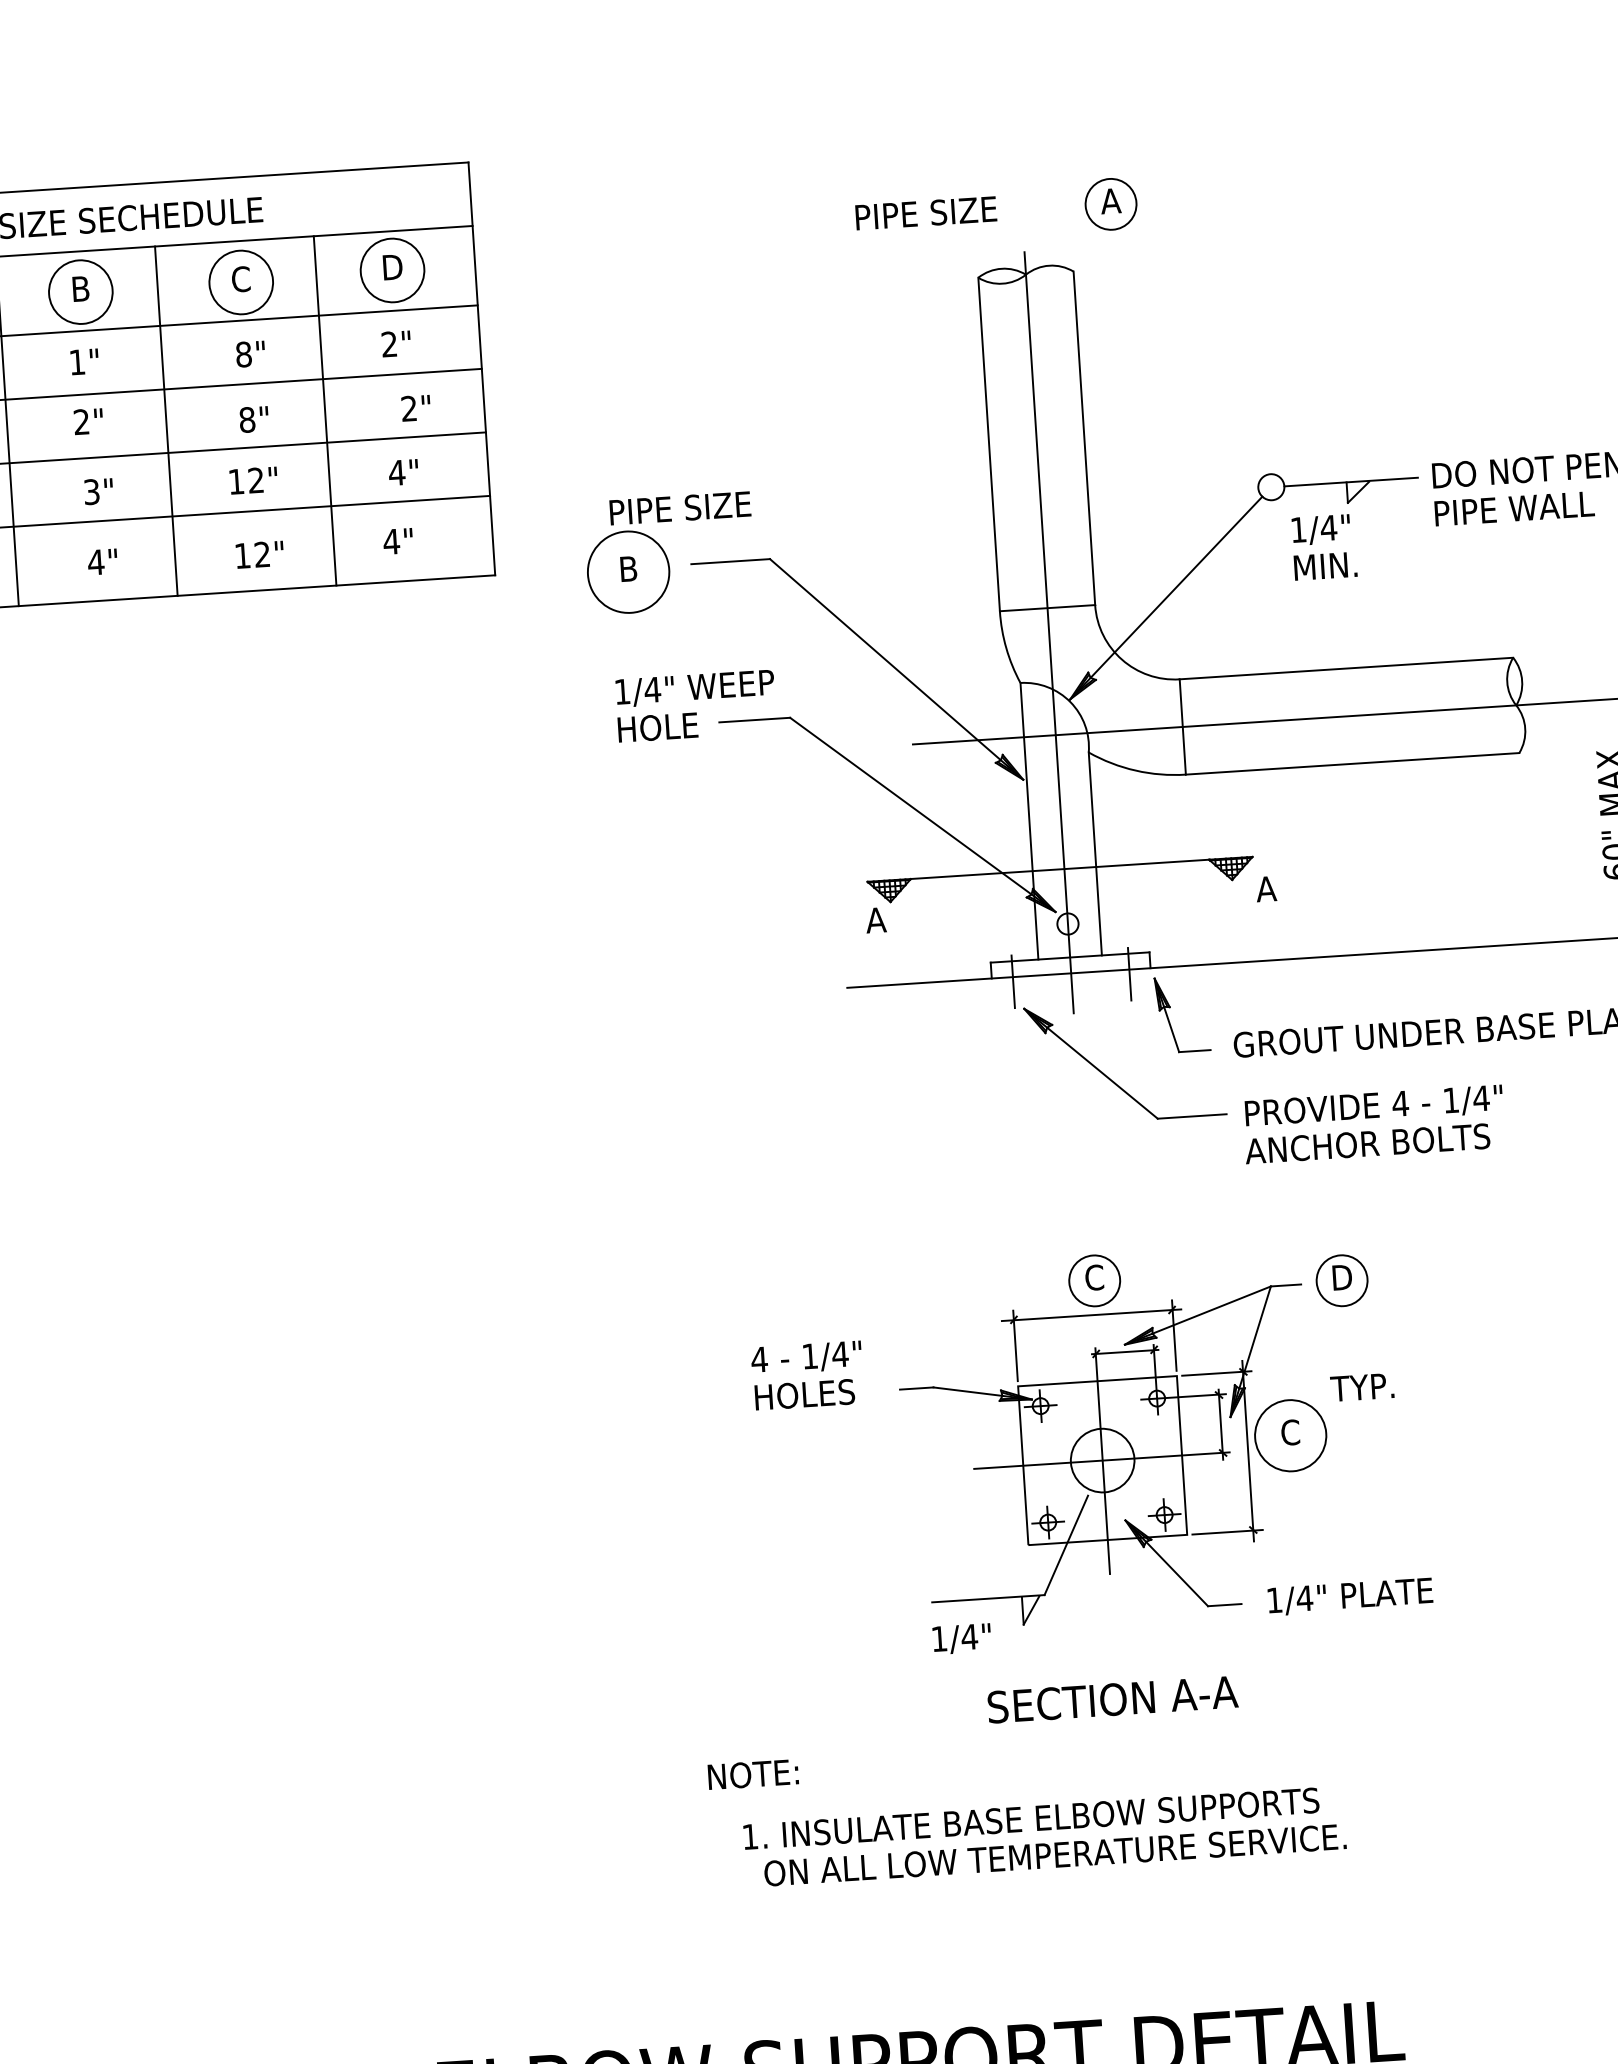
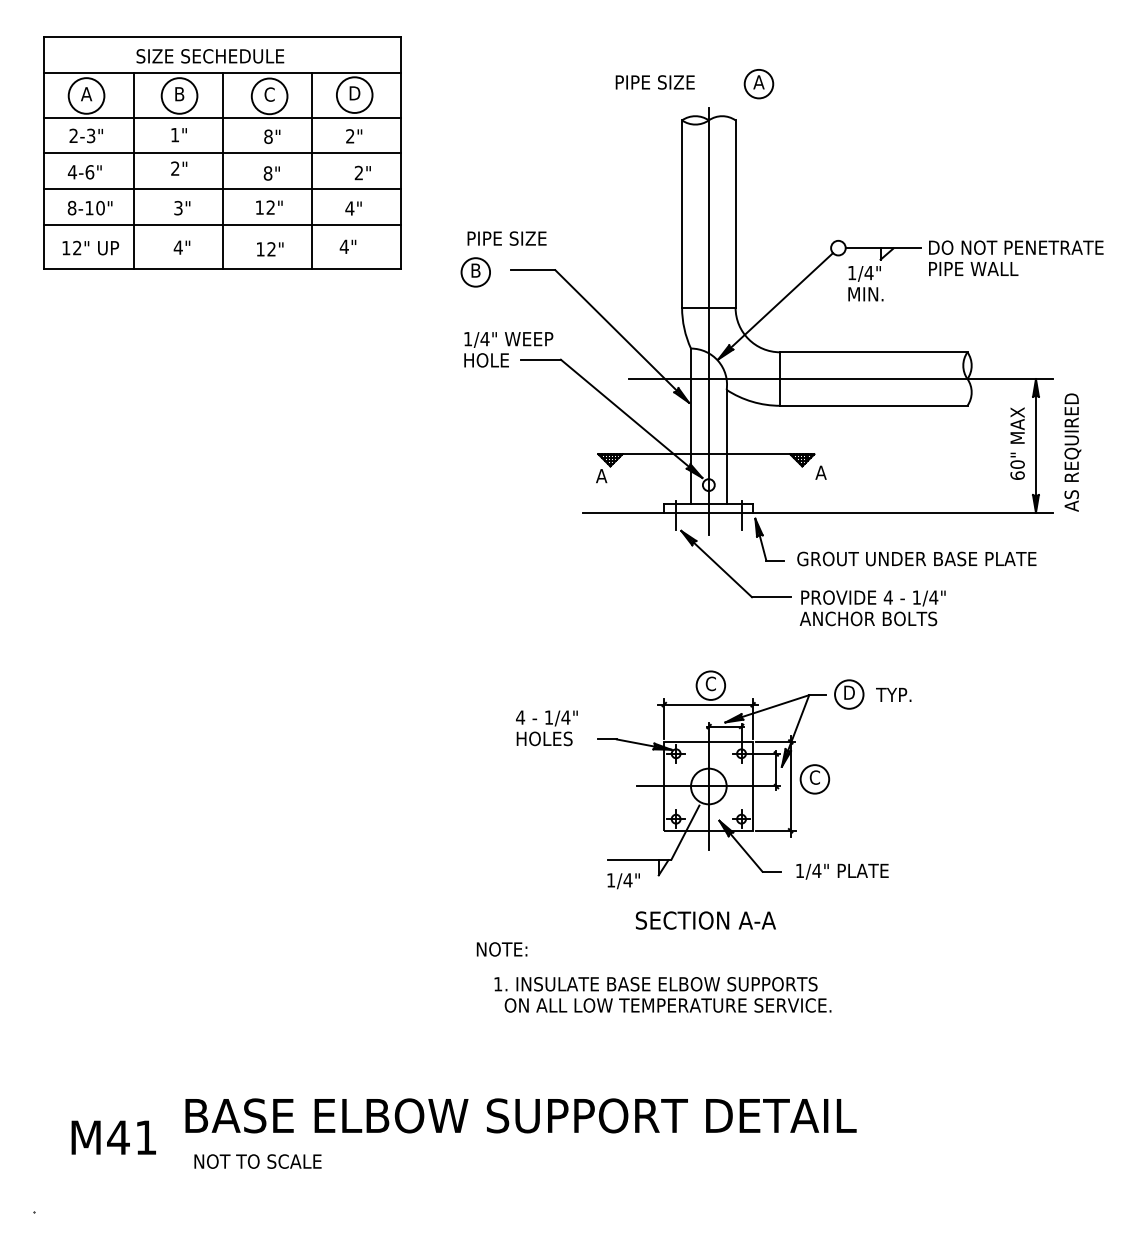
circle: (628, 572) -> (475, 272), size x0.62
text: (1361, 1386) -> (893, 694), moved
circle: (1289, 1435) -> (814, 779), size x0.71

